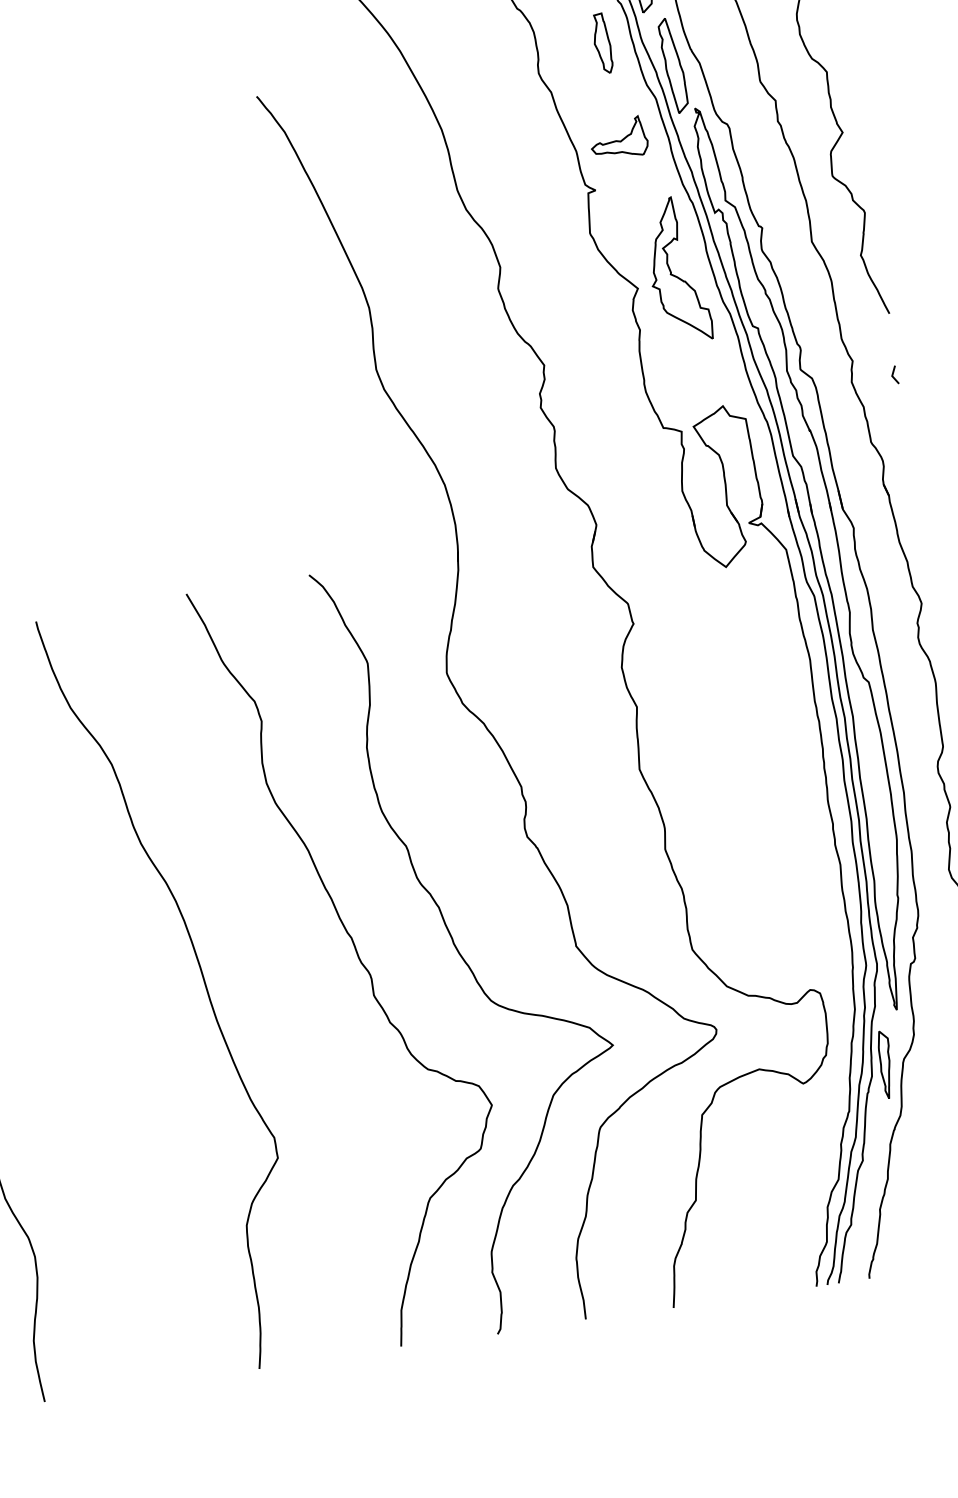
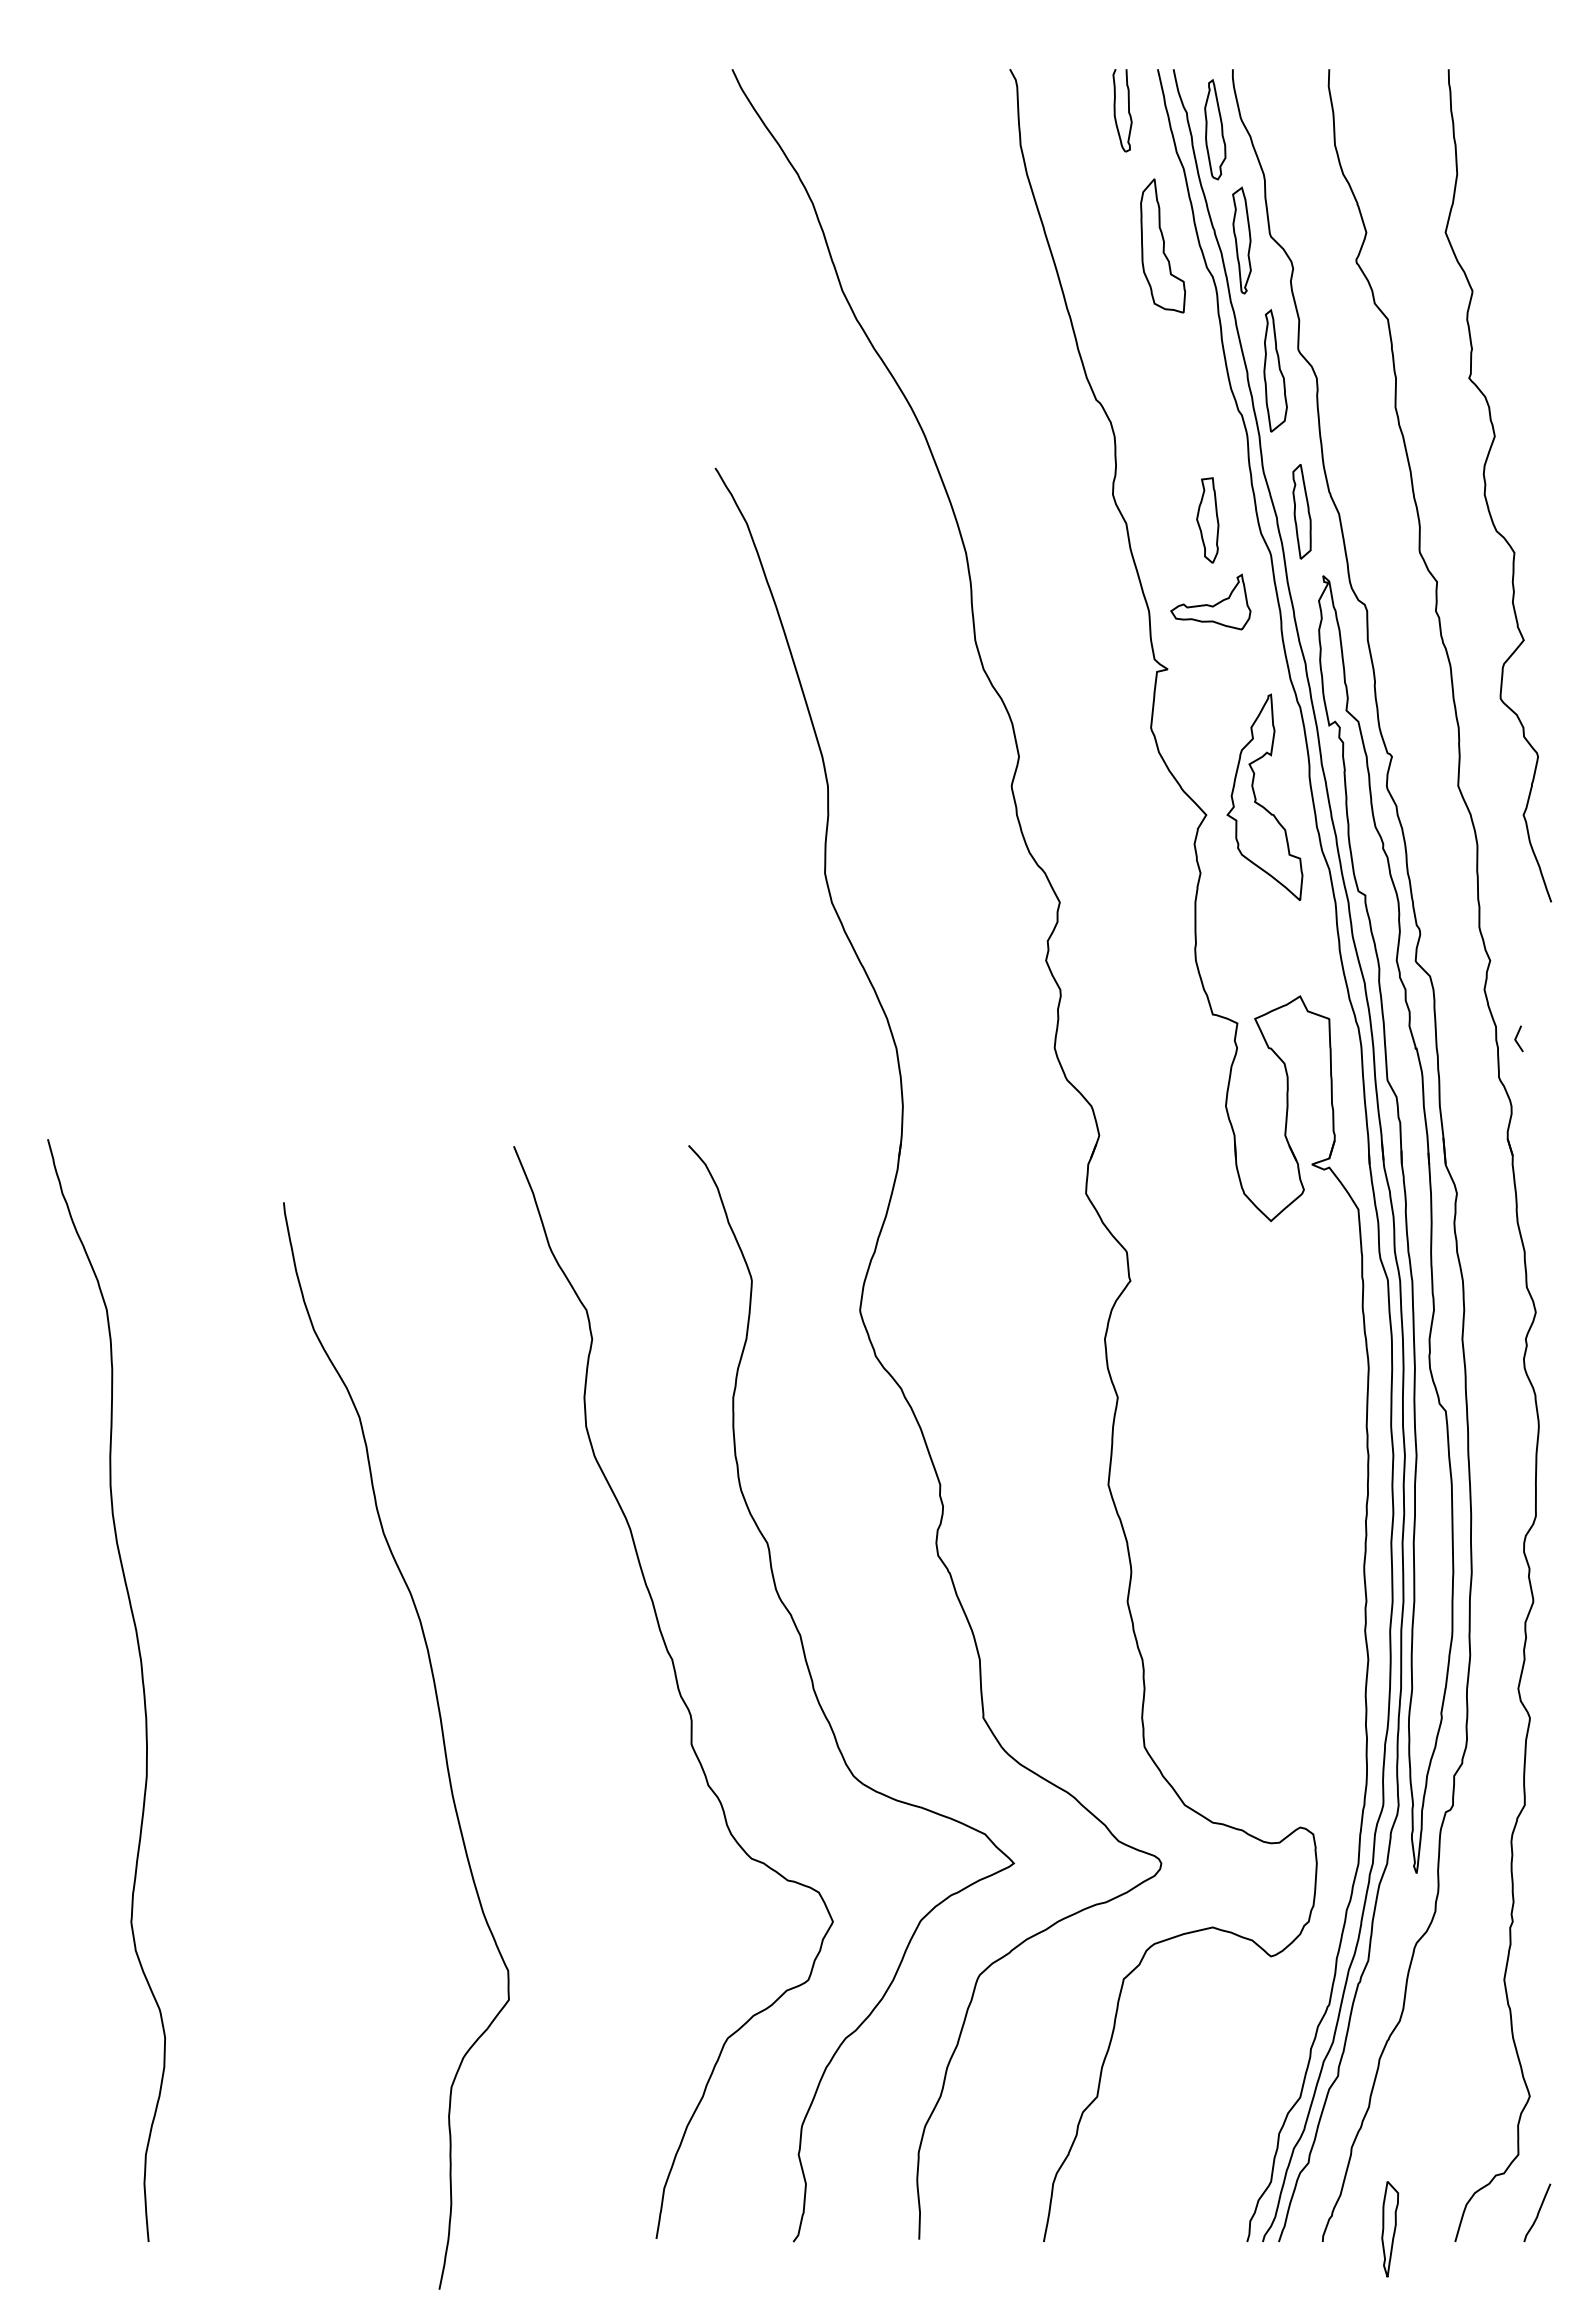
part: (602, 43) -> (1207, 520), moved
part: (672, 65) -> (1301, 511), size x0.7
line: (893, 374) -> (1517, 1037), moved
curve: (204, 982) -> (442, 1740), moved
part: (886, 1064) -> (1390, 2229), moved

